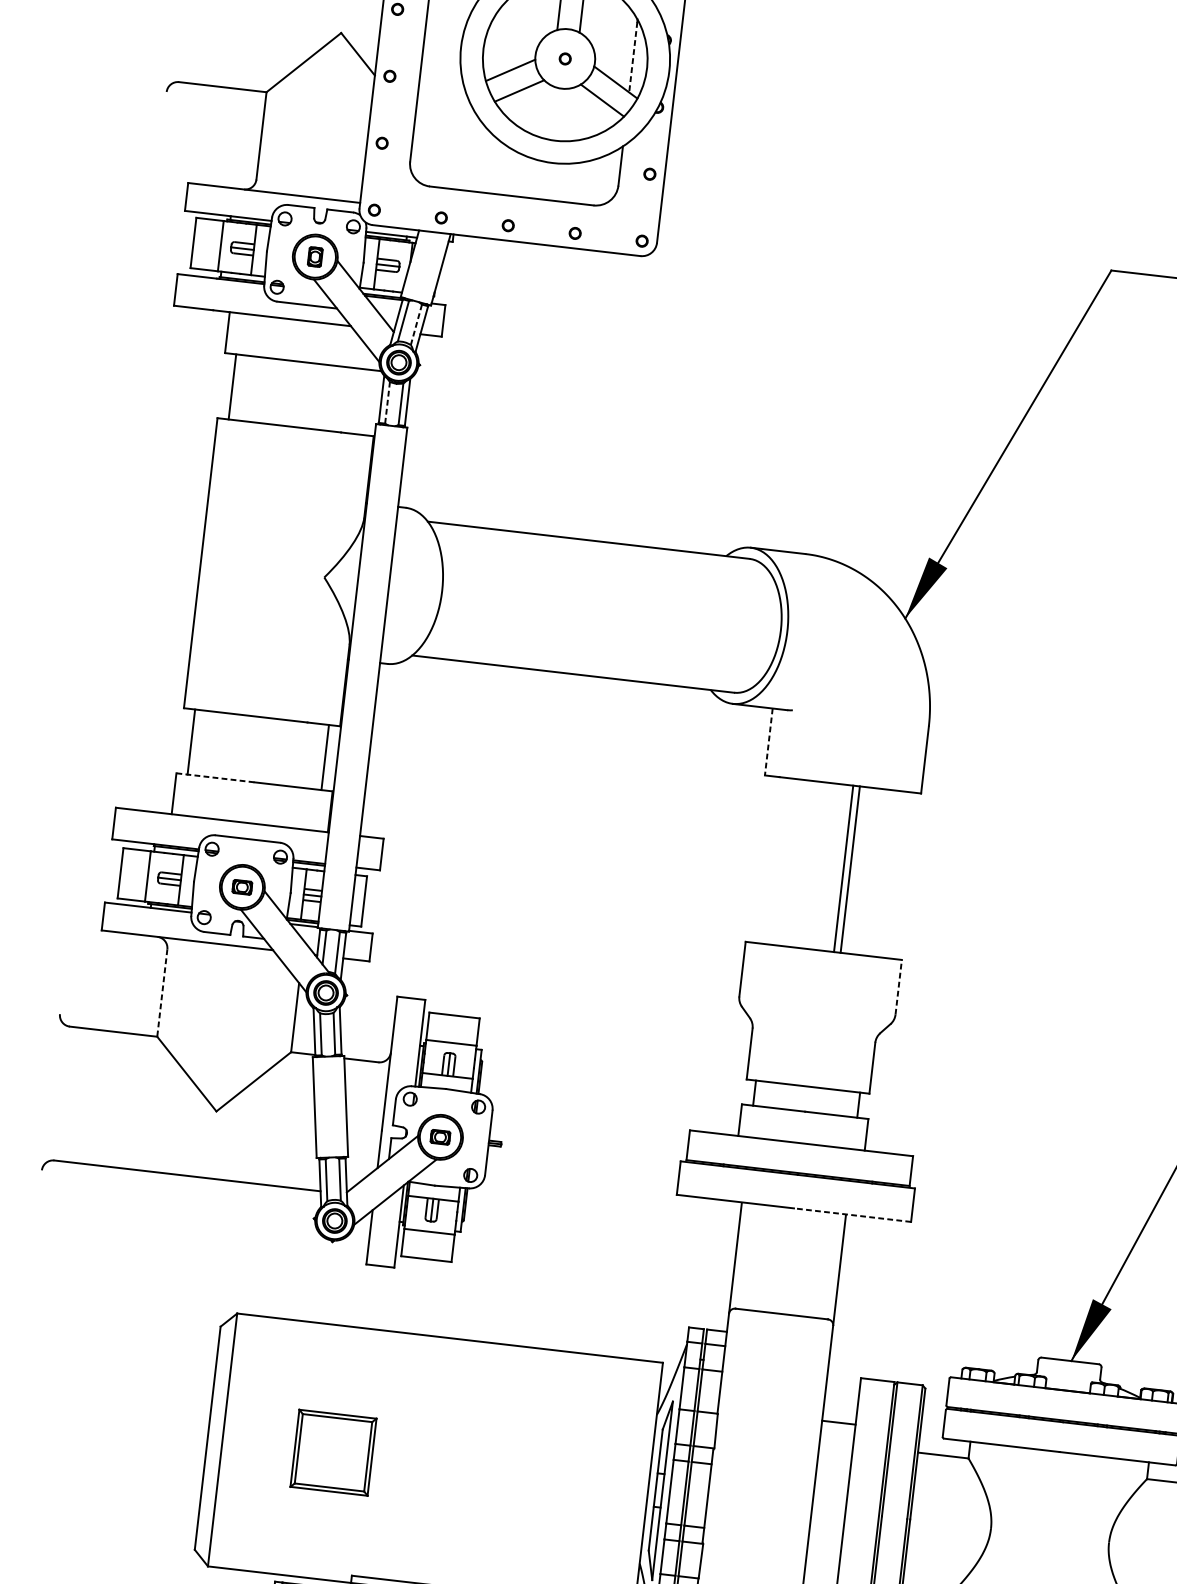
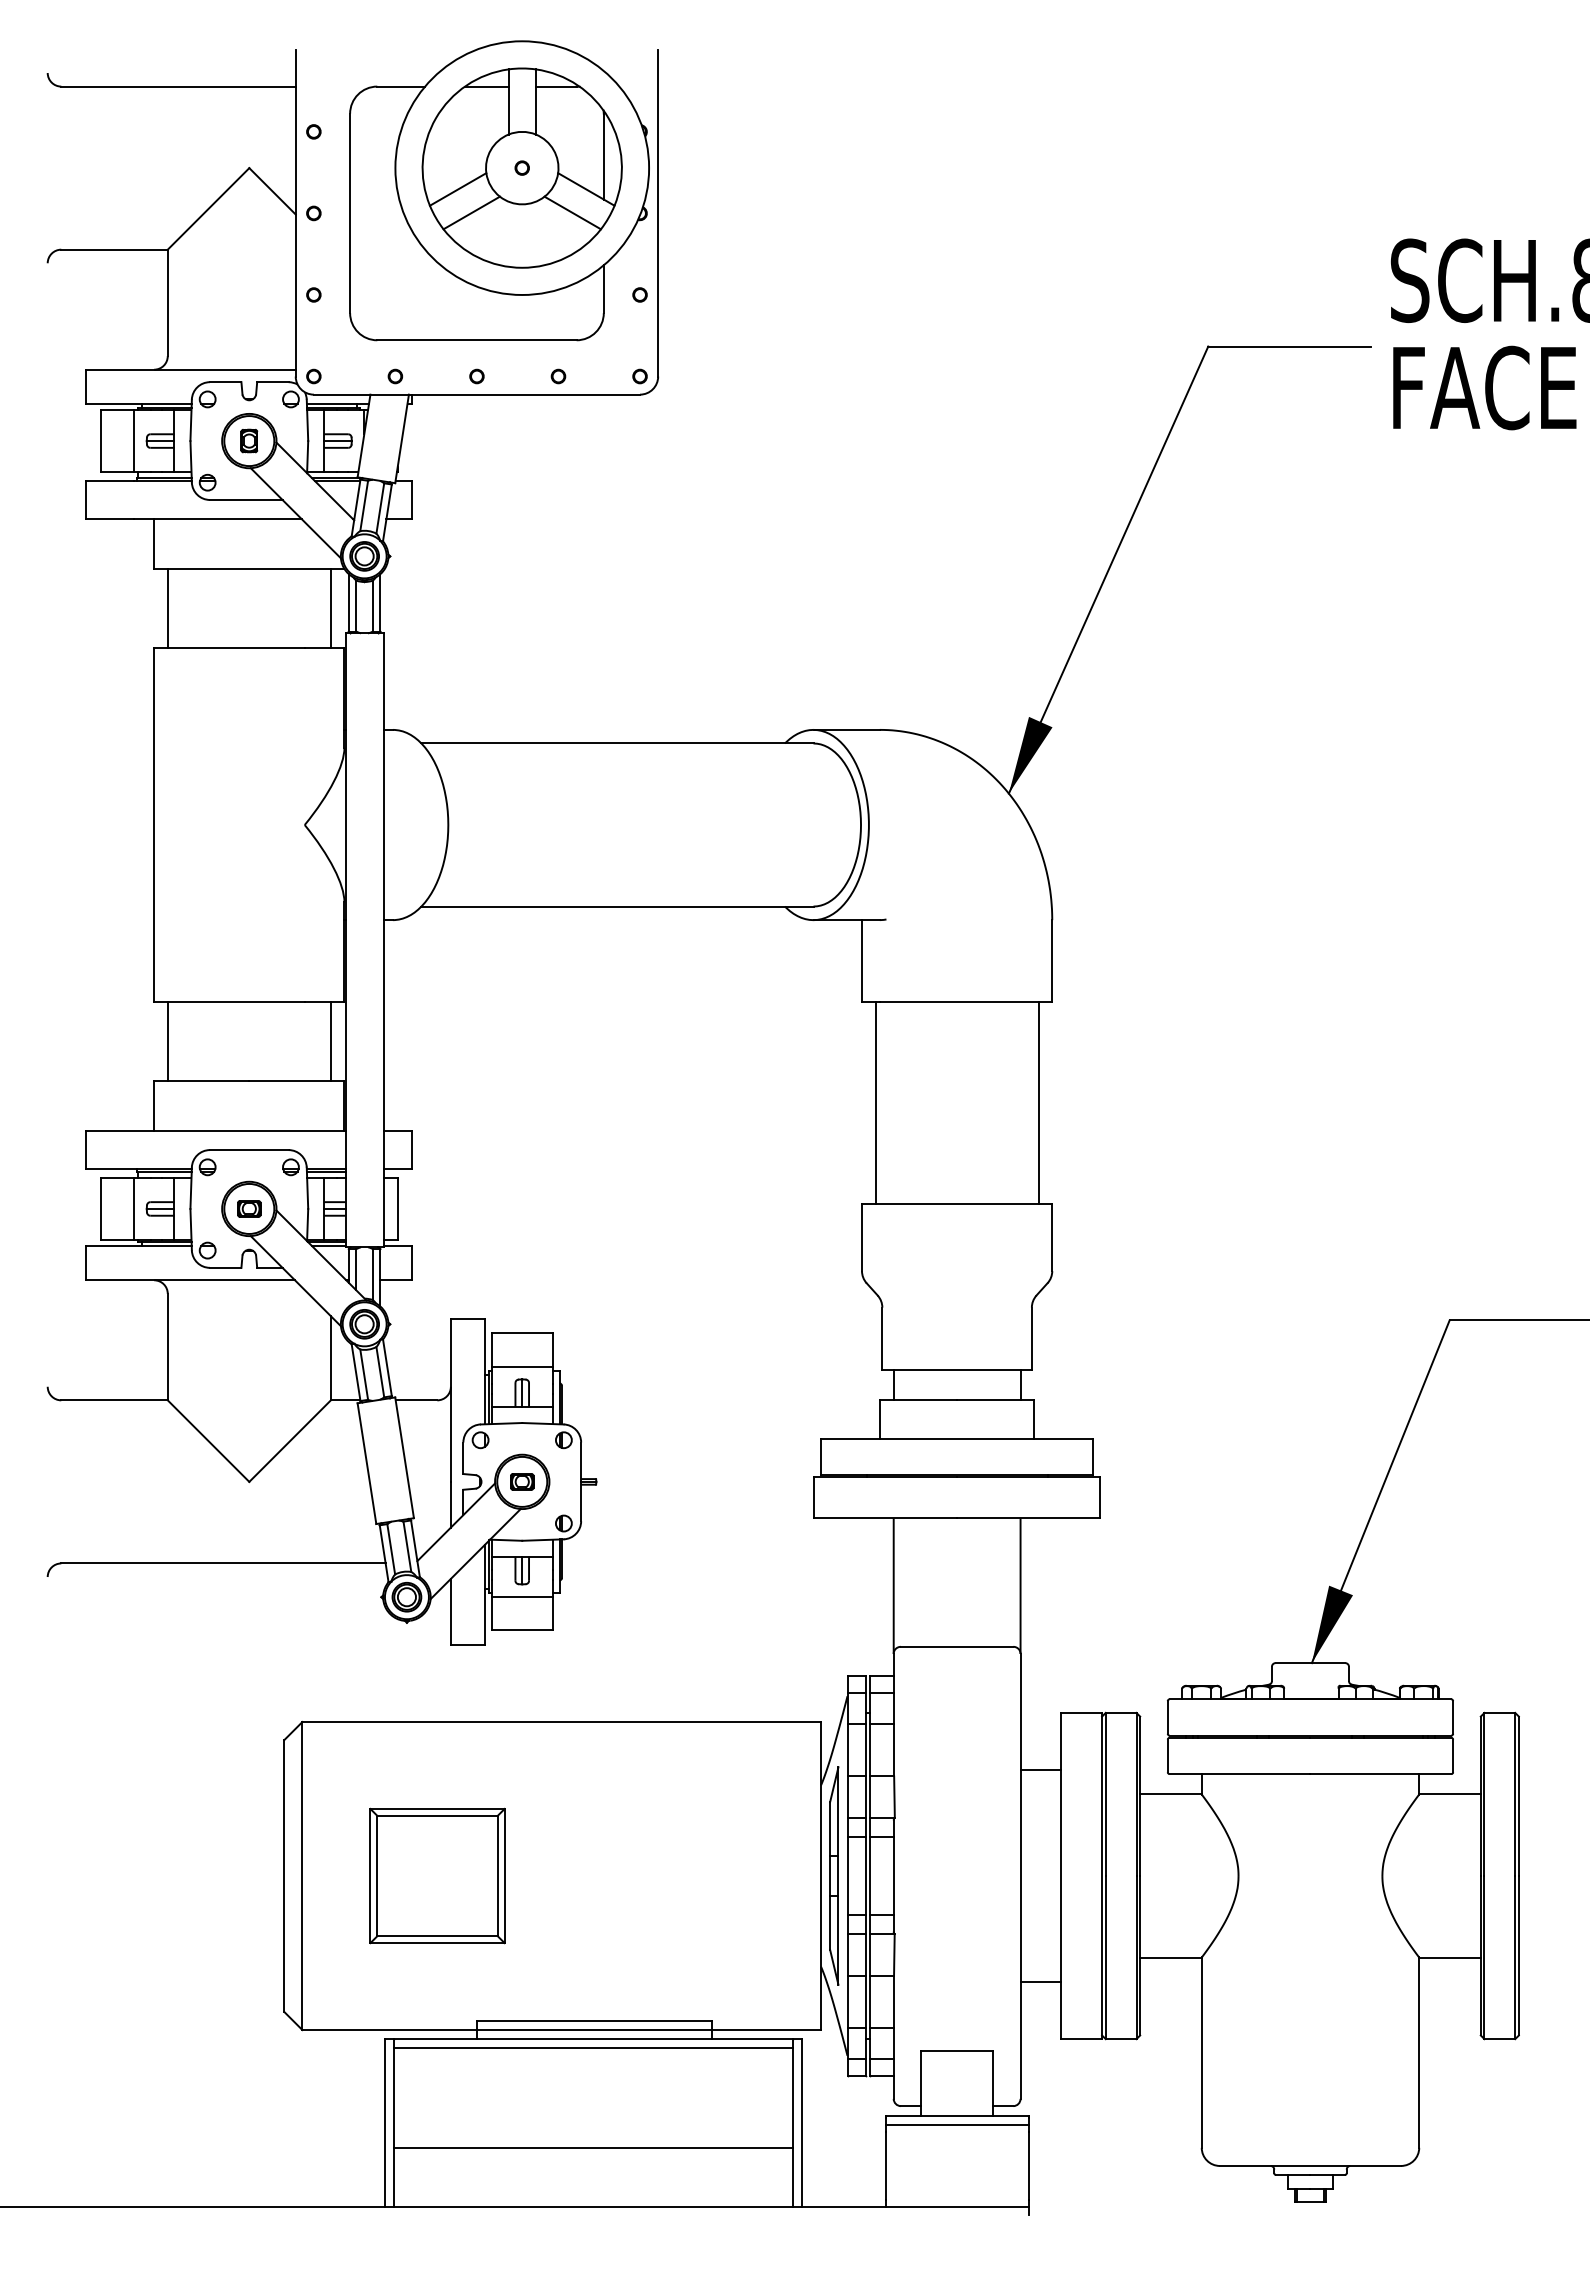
line: (633, 57) -> (603, 156), dashed -> solid
line: (416, 324) -> (380, 508), dashed -> solid
line: (366, 402) -> (330, 608), added
line: (387, 402) -> (356, 605), dashed -> solid
line: (768, 741) -> (861, 960), dashed -> solid
line: (215, 778) -> (201, 1081), dashed -> solid
line: (843, 868) -> (875, 1102), moved
line: (850, 869) -> (1038, 1102), moved
line: (898, 987) -> (1052, 1237), dashed -> solid
line: (162, 993) -> (167, 1347), dashed -> solid
line: (851, 1215) -> (1027, 1518), dashed -> solid
part: (333, 1452) -> (437, 1875), size x1.43

